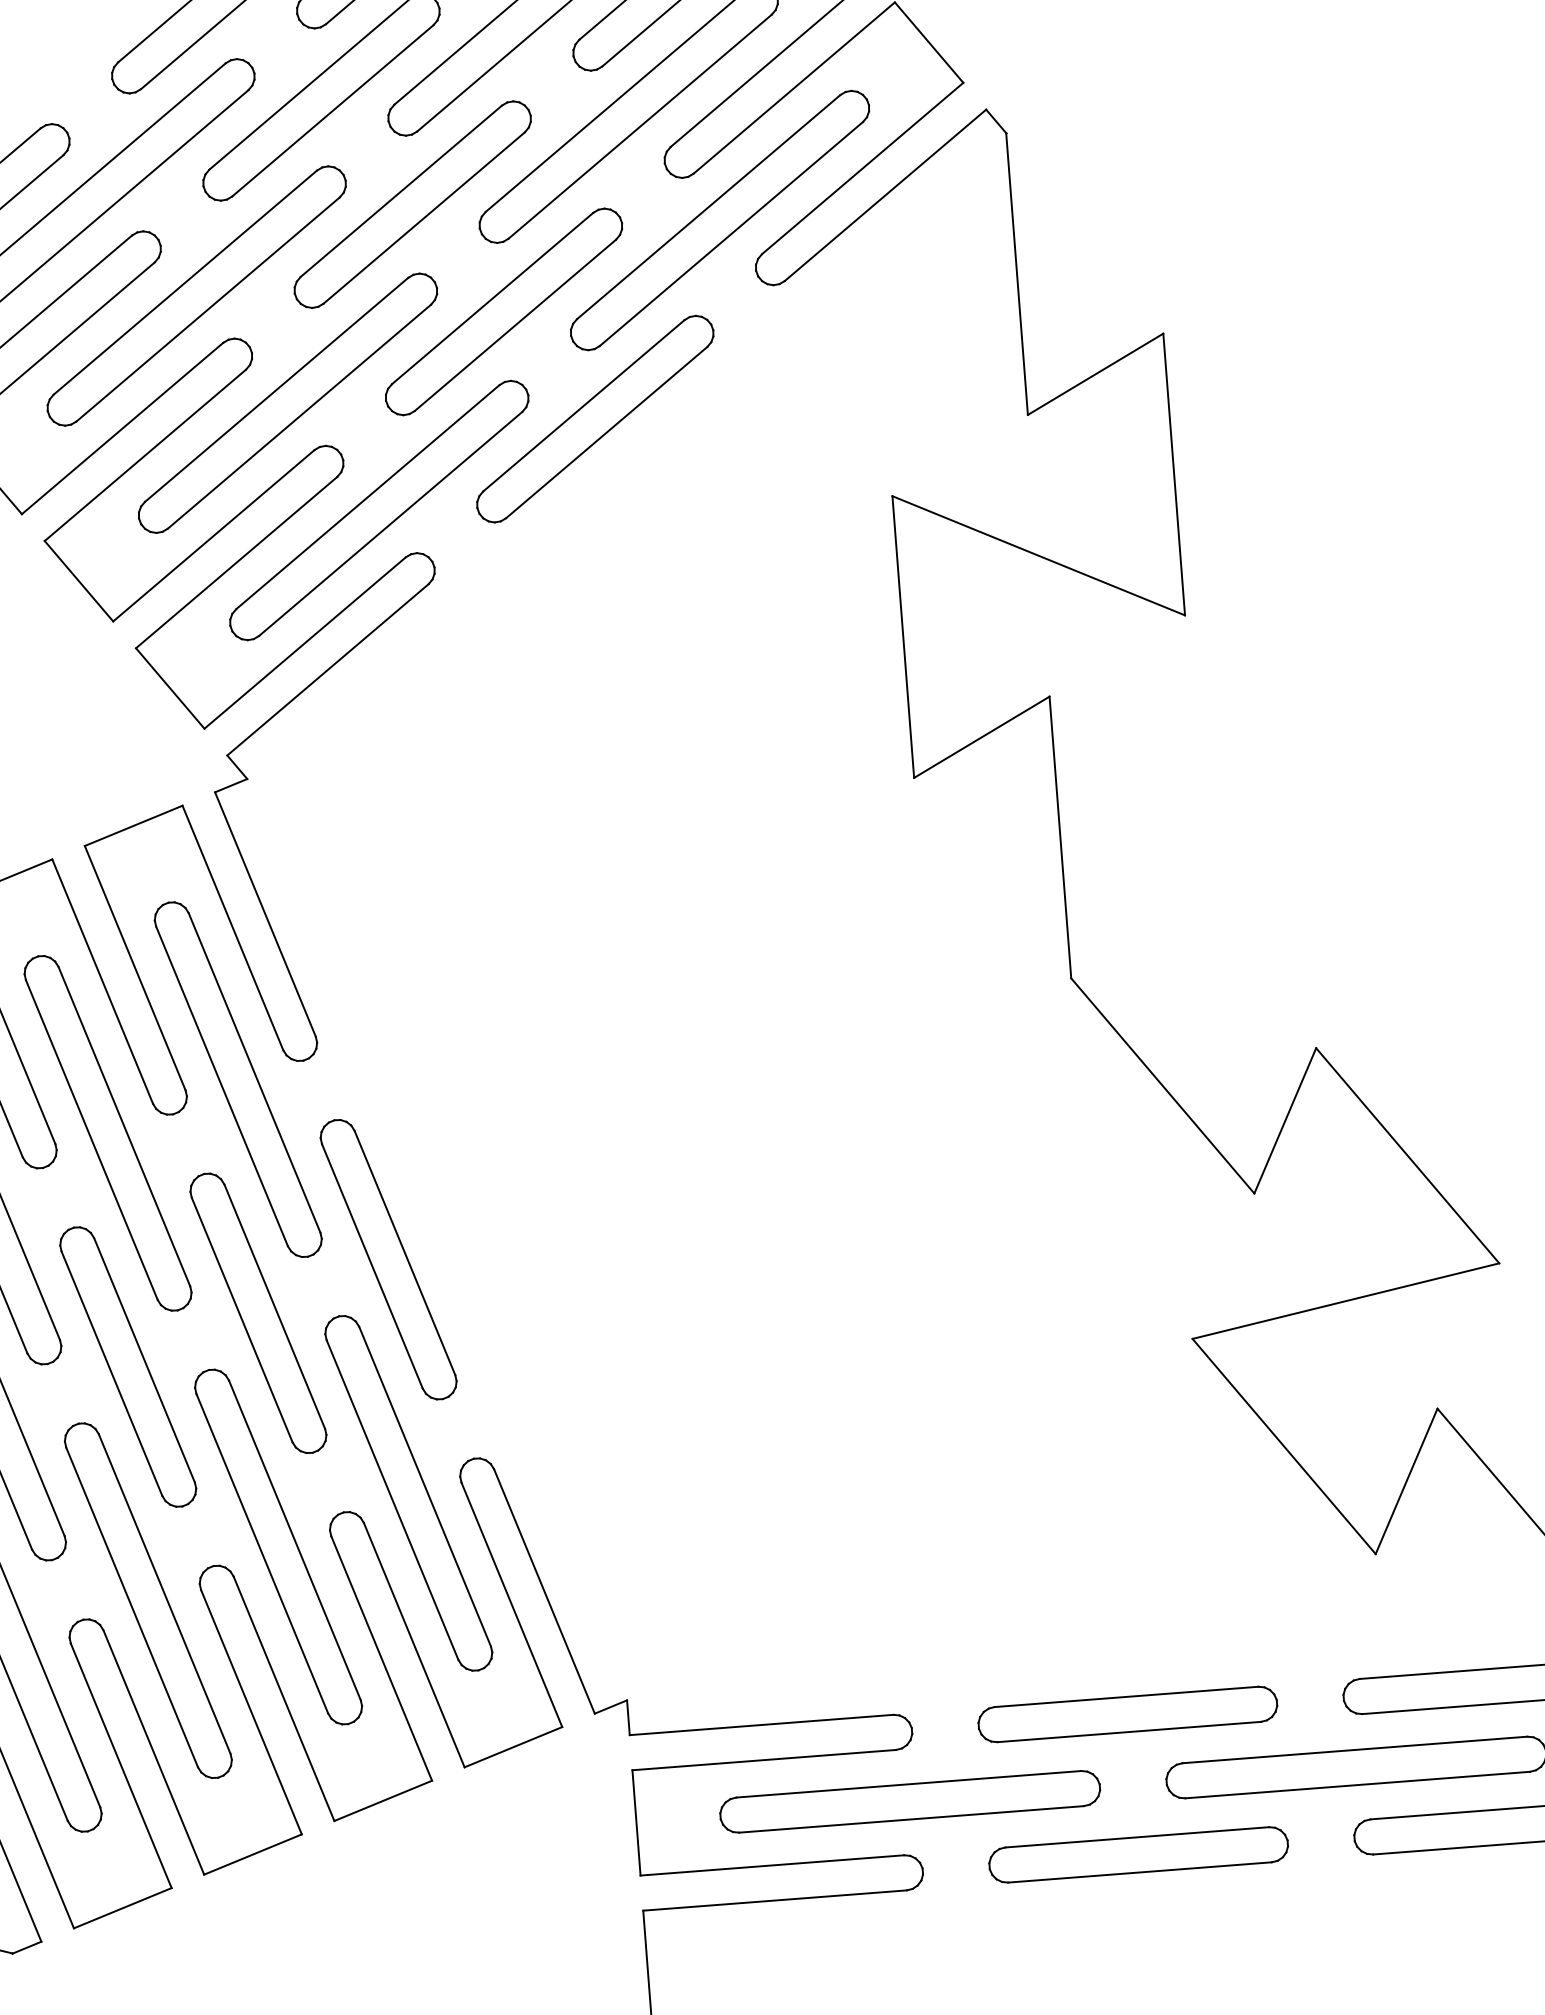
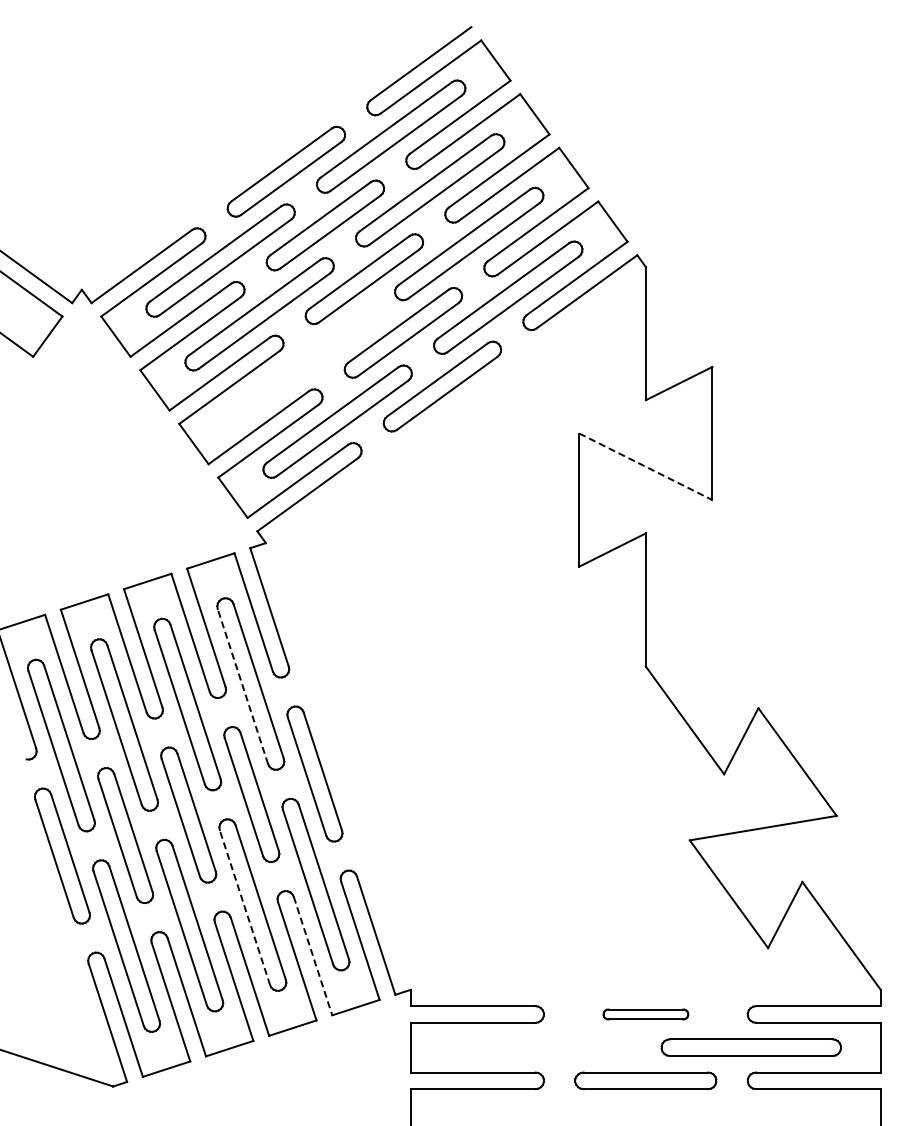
part: (287, 402) -> (298, 367), removed
line: (1040, 557) -> (646, 467), solid -> dashed
line: (221, 1086) -> (242, 686), solid -> dashed
line: (261, 1553) -> (244, 907), solid -> dashed
line: (415, 1645) -> (313, 956), solid -> dashed
part: (1127, 1714) -> (645, 1014), size x0.6
part: (910, 1801) -> (540, 1047), removed

